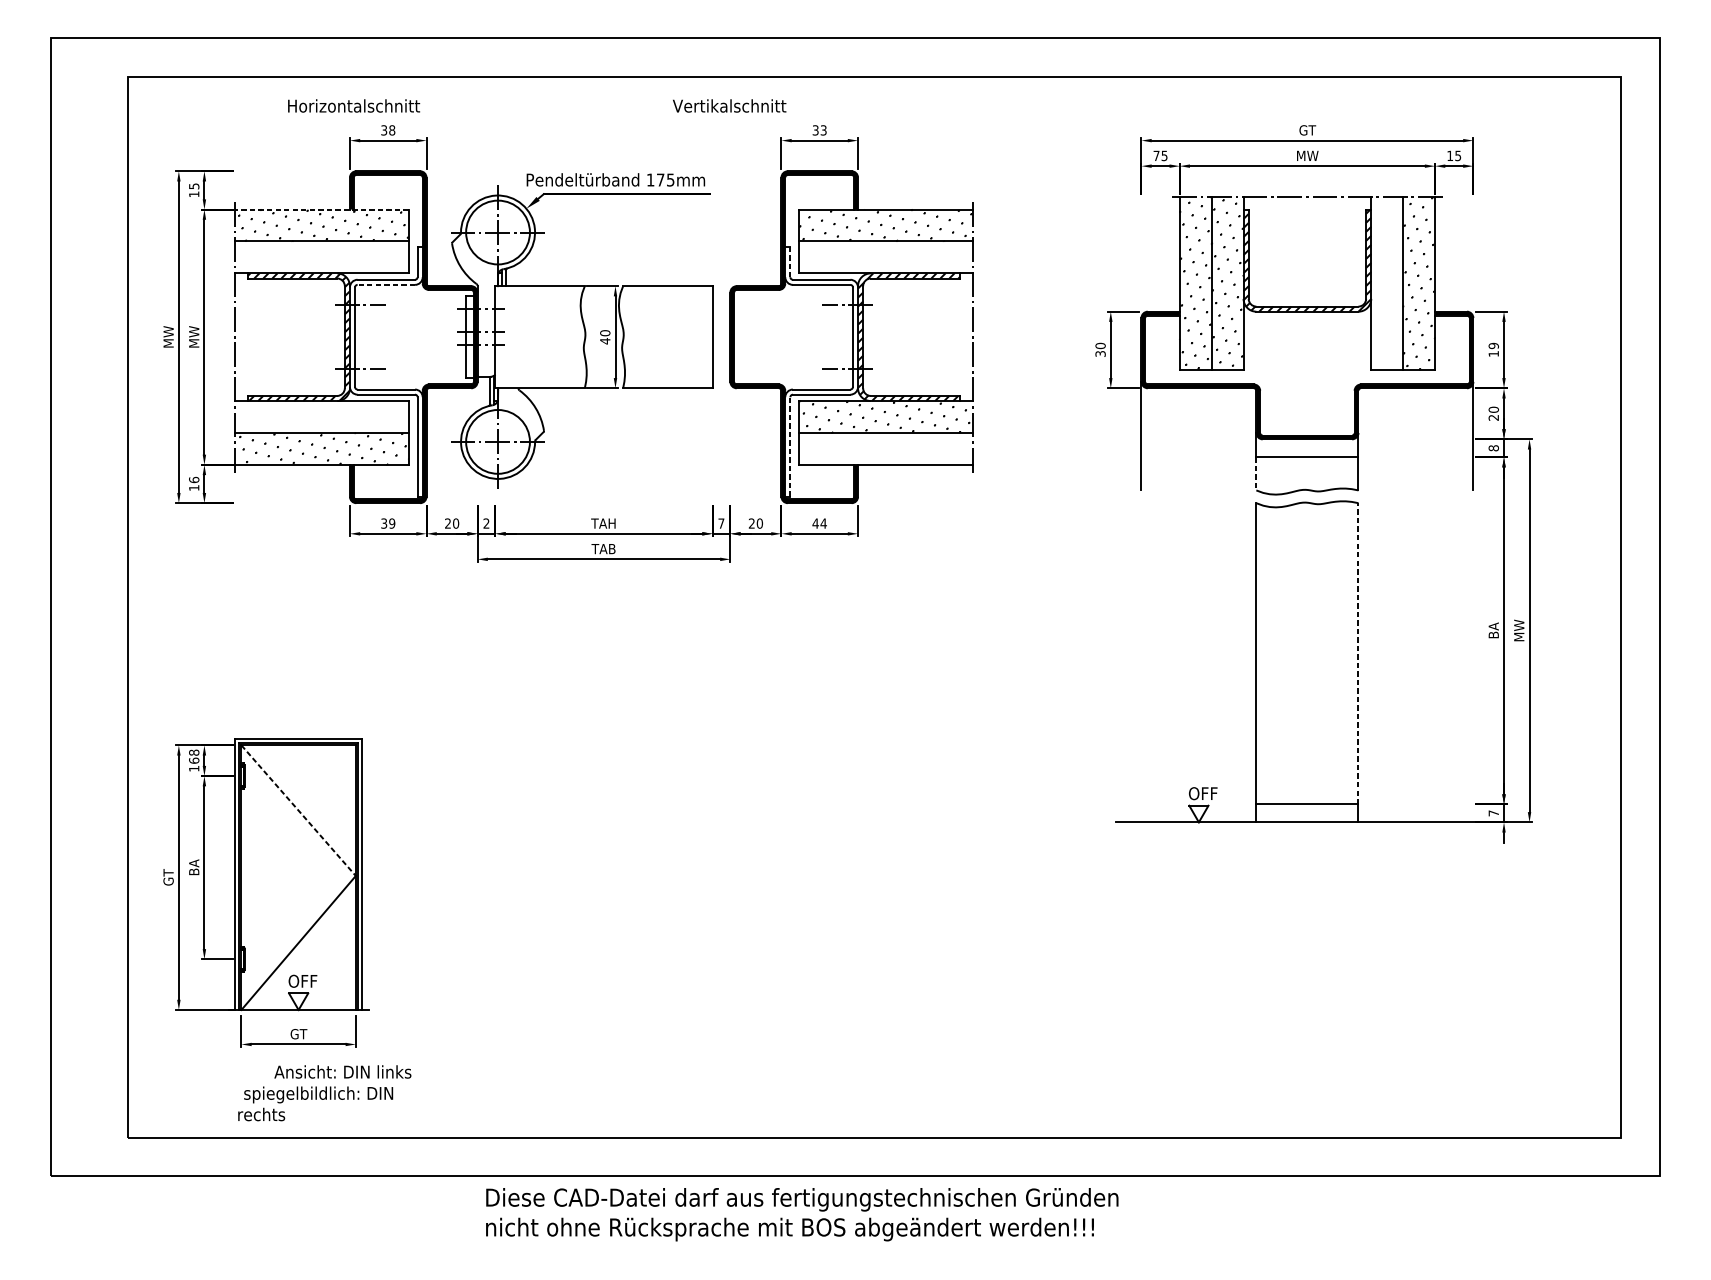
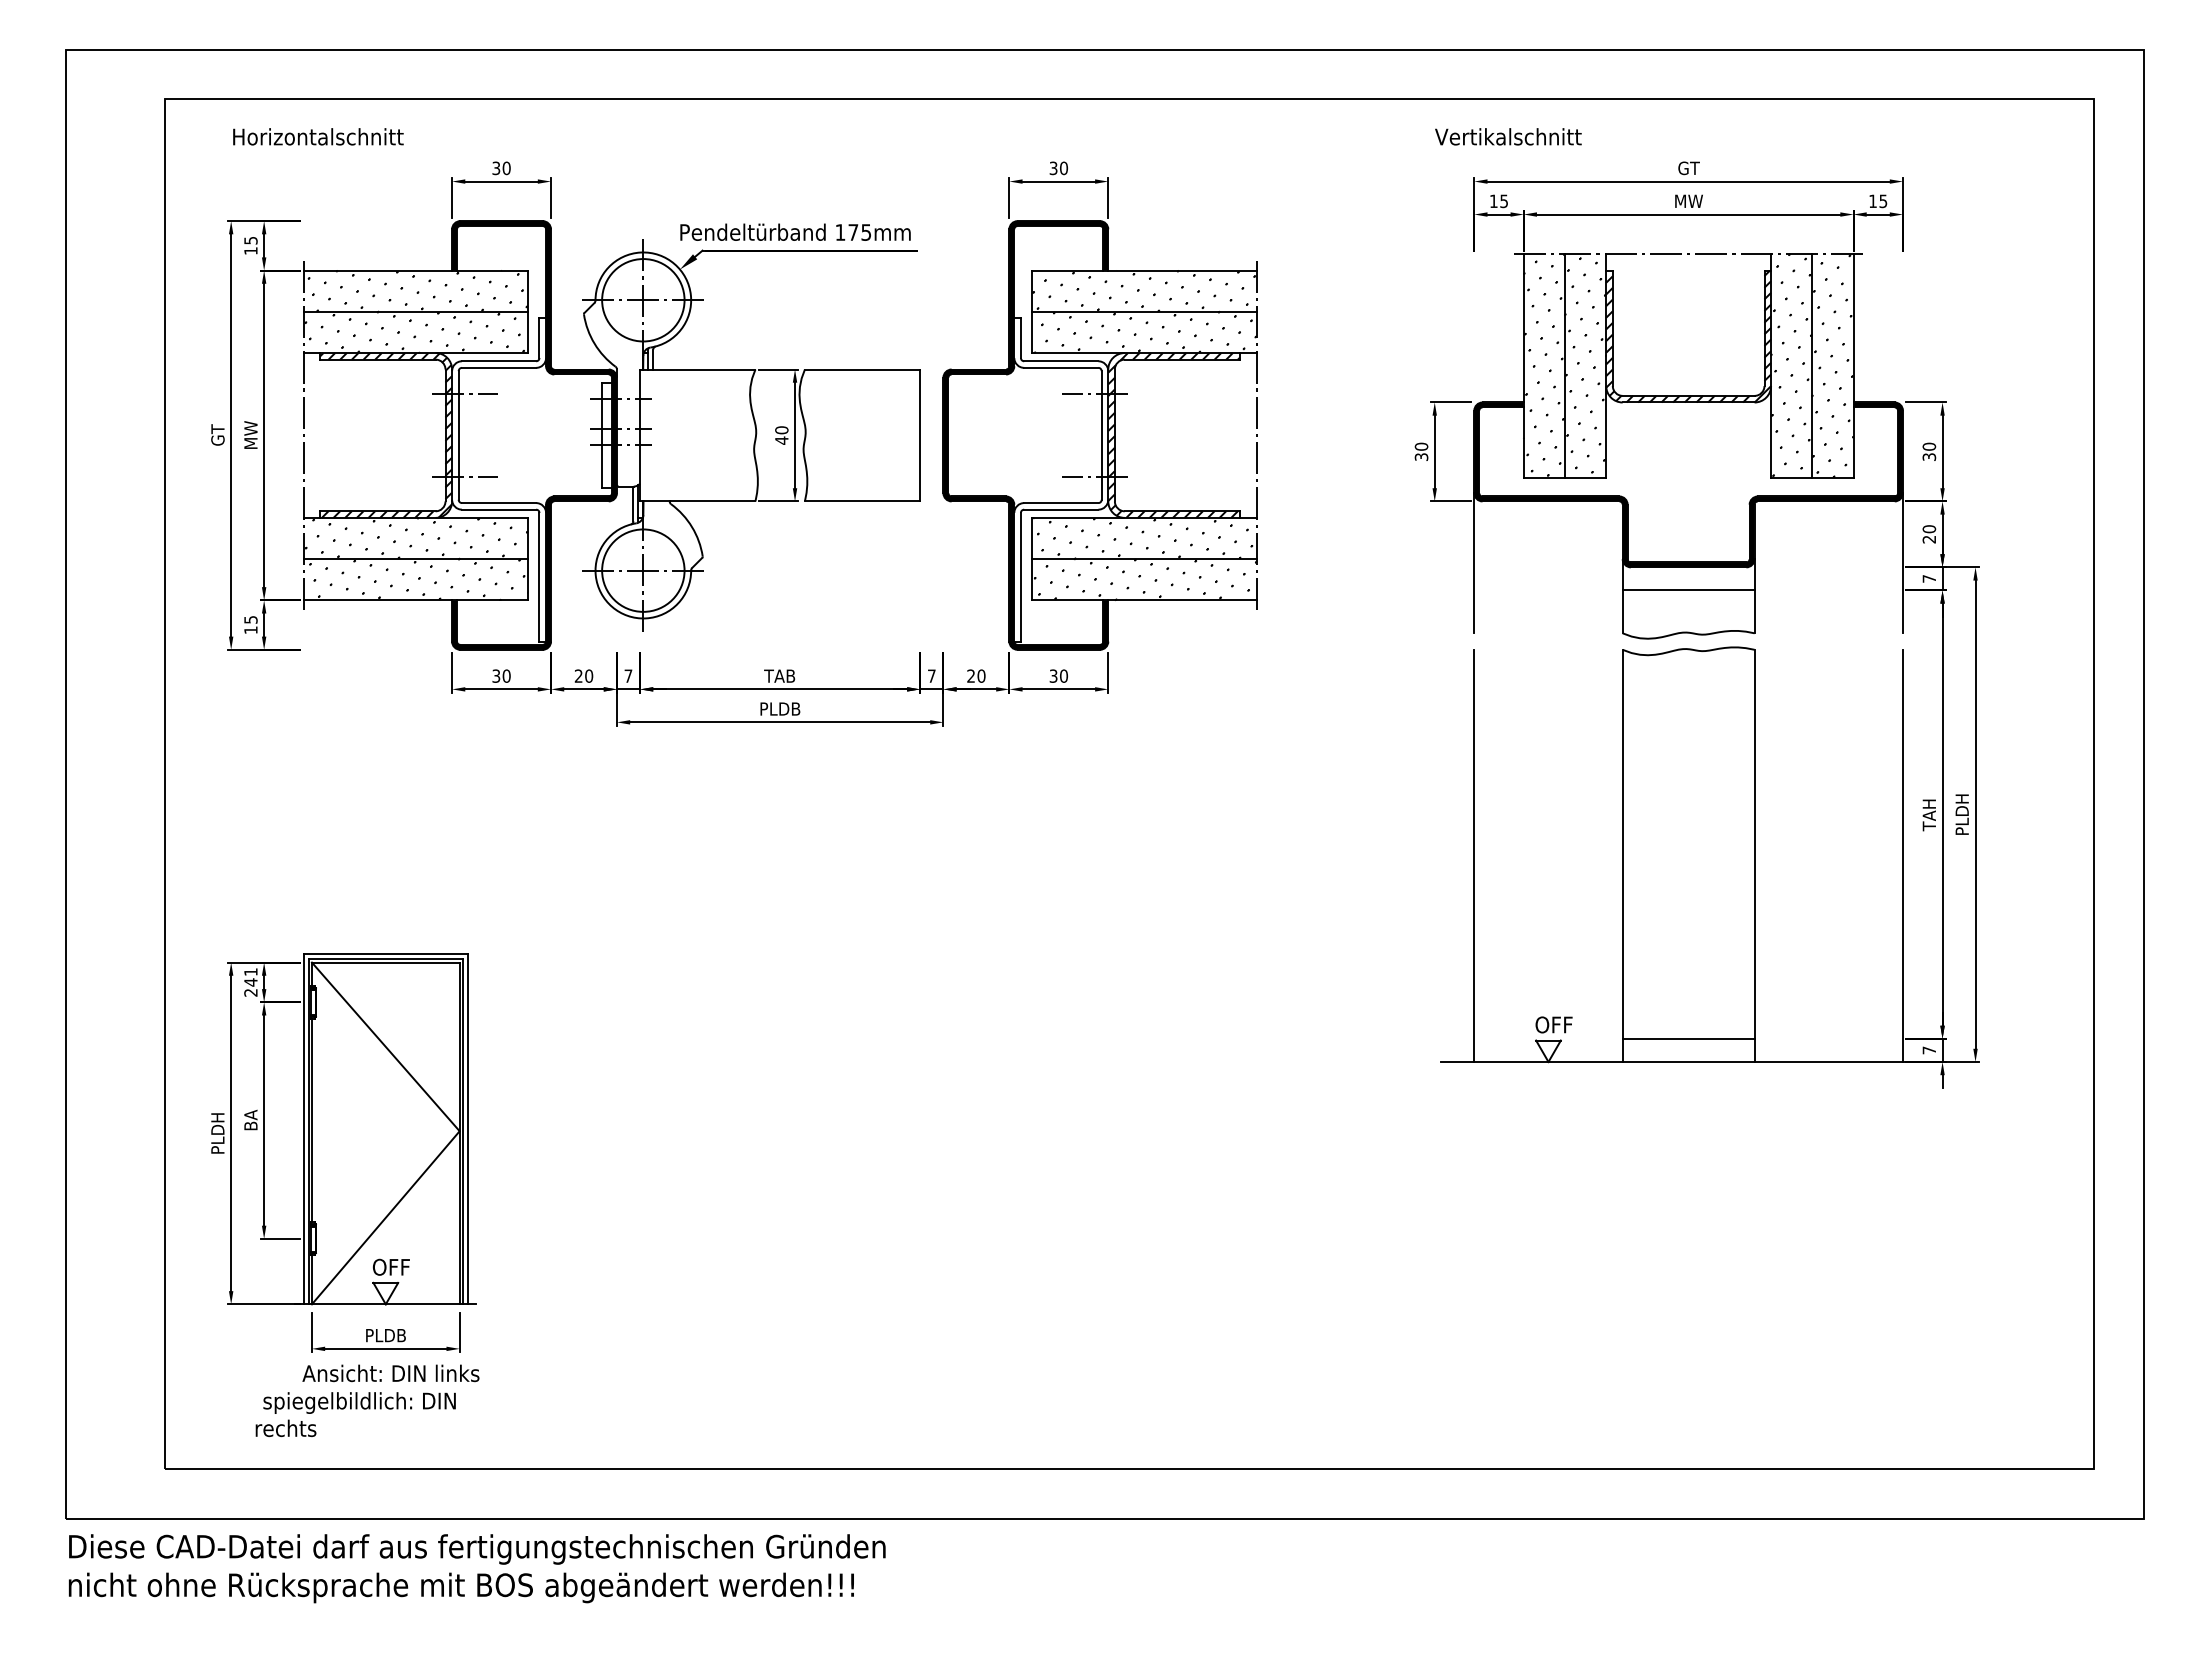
text: (354, 105) -> (318, 136), moved
text: (729, 105) -> (1508, 136), moved
text: (392, 130) -> (506, 168), 38 -> 30
text: (824, 130) -> (1064, 168), 33 -> 30
text: (1156, 155) -> (1493, 200), 75 -> 15
line: (321, 209) -> (415, 270), dashed -> solid
hatch: (320, 257) -> (414, 332), added
hatch: (886, 257) -> (1145, 332), added
line: (790, 262) -> (1020, 338), dashed -> solid
hatch: (1387, 283) -> (1791, 365), added
line: (385, 284) -> (498, 367), dashed -> solid
text: (168, 336) -> (217, 434), MW -> GT
text: (1493, 349) -> (1929, 451), 19 -> 30
hatch: (322, 417) -> (416, 538), added
line: (790, 446) -> (1020, 576), dashed -> solid
text: (1493, 447) -> (1929, 578), 8 -> 7
hatch: (886, 448) -> (1145, 579), added
line: (1256, 474) -> (1622, 612), dashed -> solid
text: (193, 479) -> (250, 619), 16 -> 15
text: (392, 523) -> (506, 675), 39 -> 30
text: (486, 523) -> (628, 675), 2 -> 7
text: (603, 523) -> (779, 675), TAH -> TAB
text: (819, 523) -> (1058, 675), 44 -> 30
text: (604, 548) -> (780, 708), TAB -> PLDB
text: (1518, 630) -> (1961, 814), MW -> PLDH
text: (1493, 631) -> (1928, 815), BA -> TAH
line: (1358, 653) -> (1754, 844), dashed -> solid
line: (1141, 662) -> (1474, 855), added
line: (1473, 662) -> (1902, 855), added
text: (193, 760) -> (250, 982), 168 -> 241
line: (299, 811) -> (386, 1047), dashed -> solid
text: (168, 877) -> (217, 1133), GT -> PLDH
text: (298, 1034) -> (385, 1335), GT -> PLDB
text: (324, 1092) -> (367, 1400), moved
text: (802, 1214) -> (477, 1568), moved

